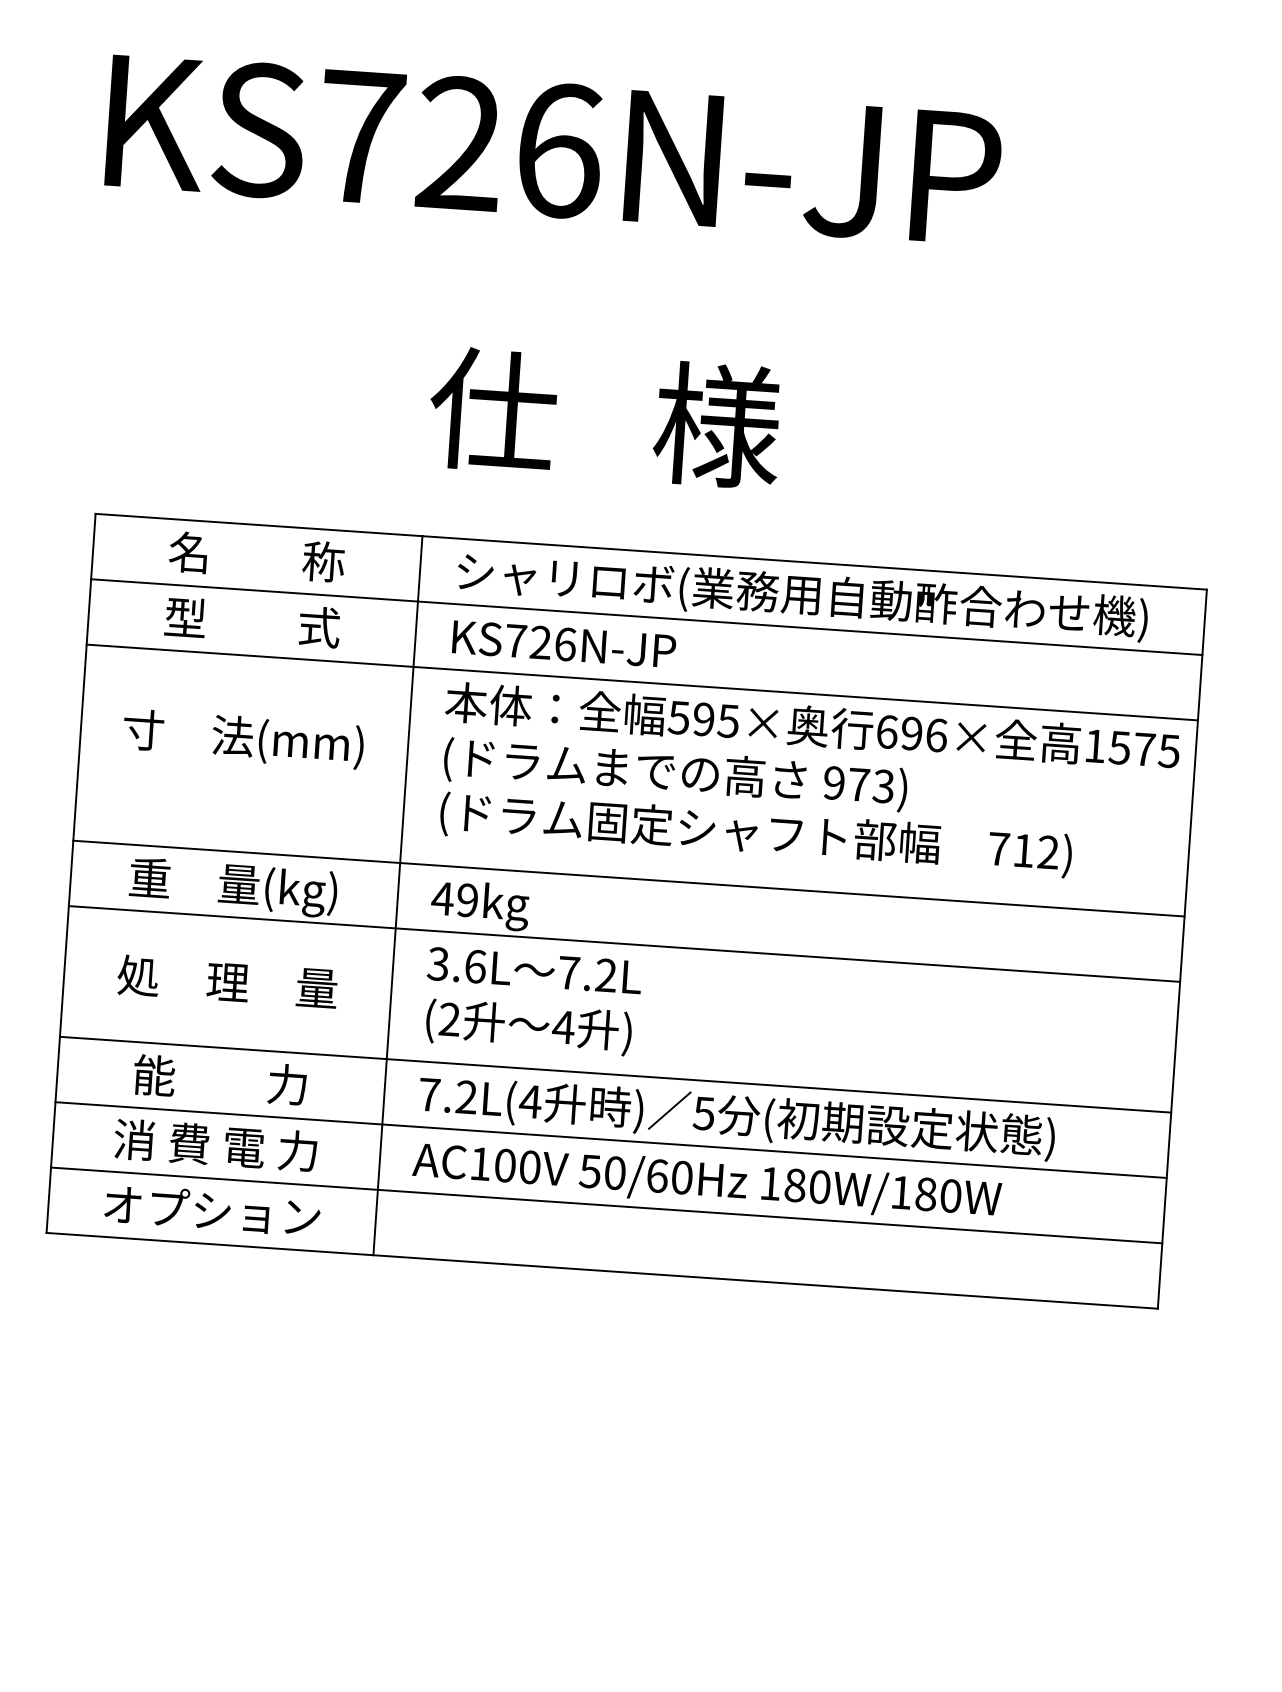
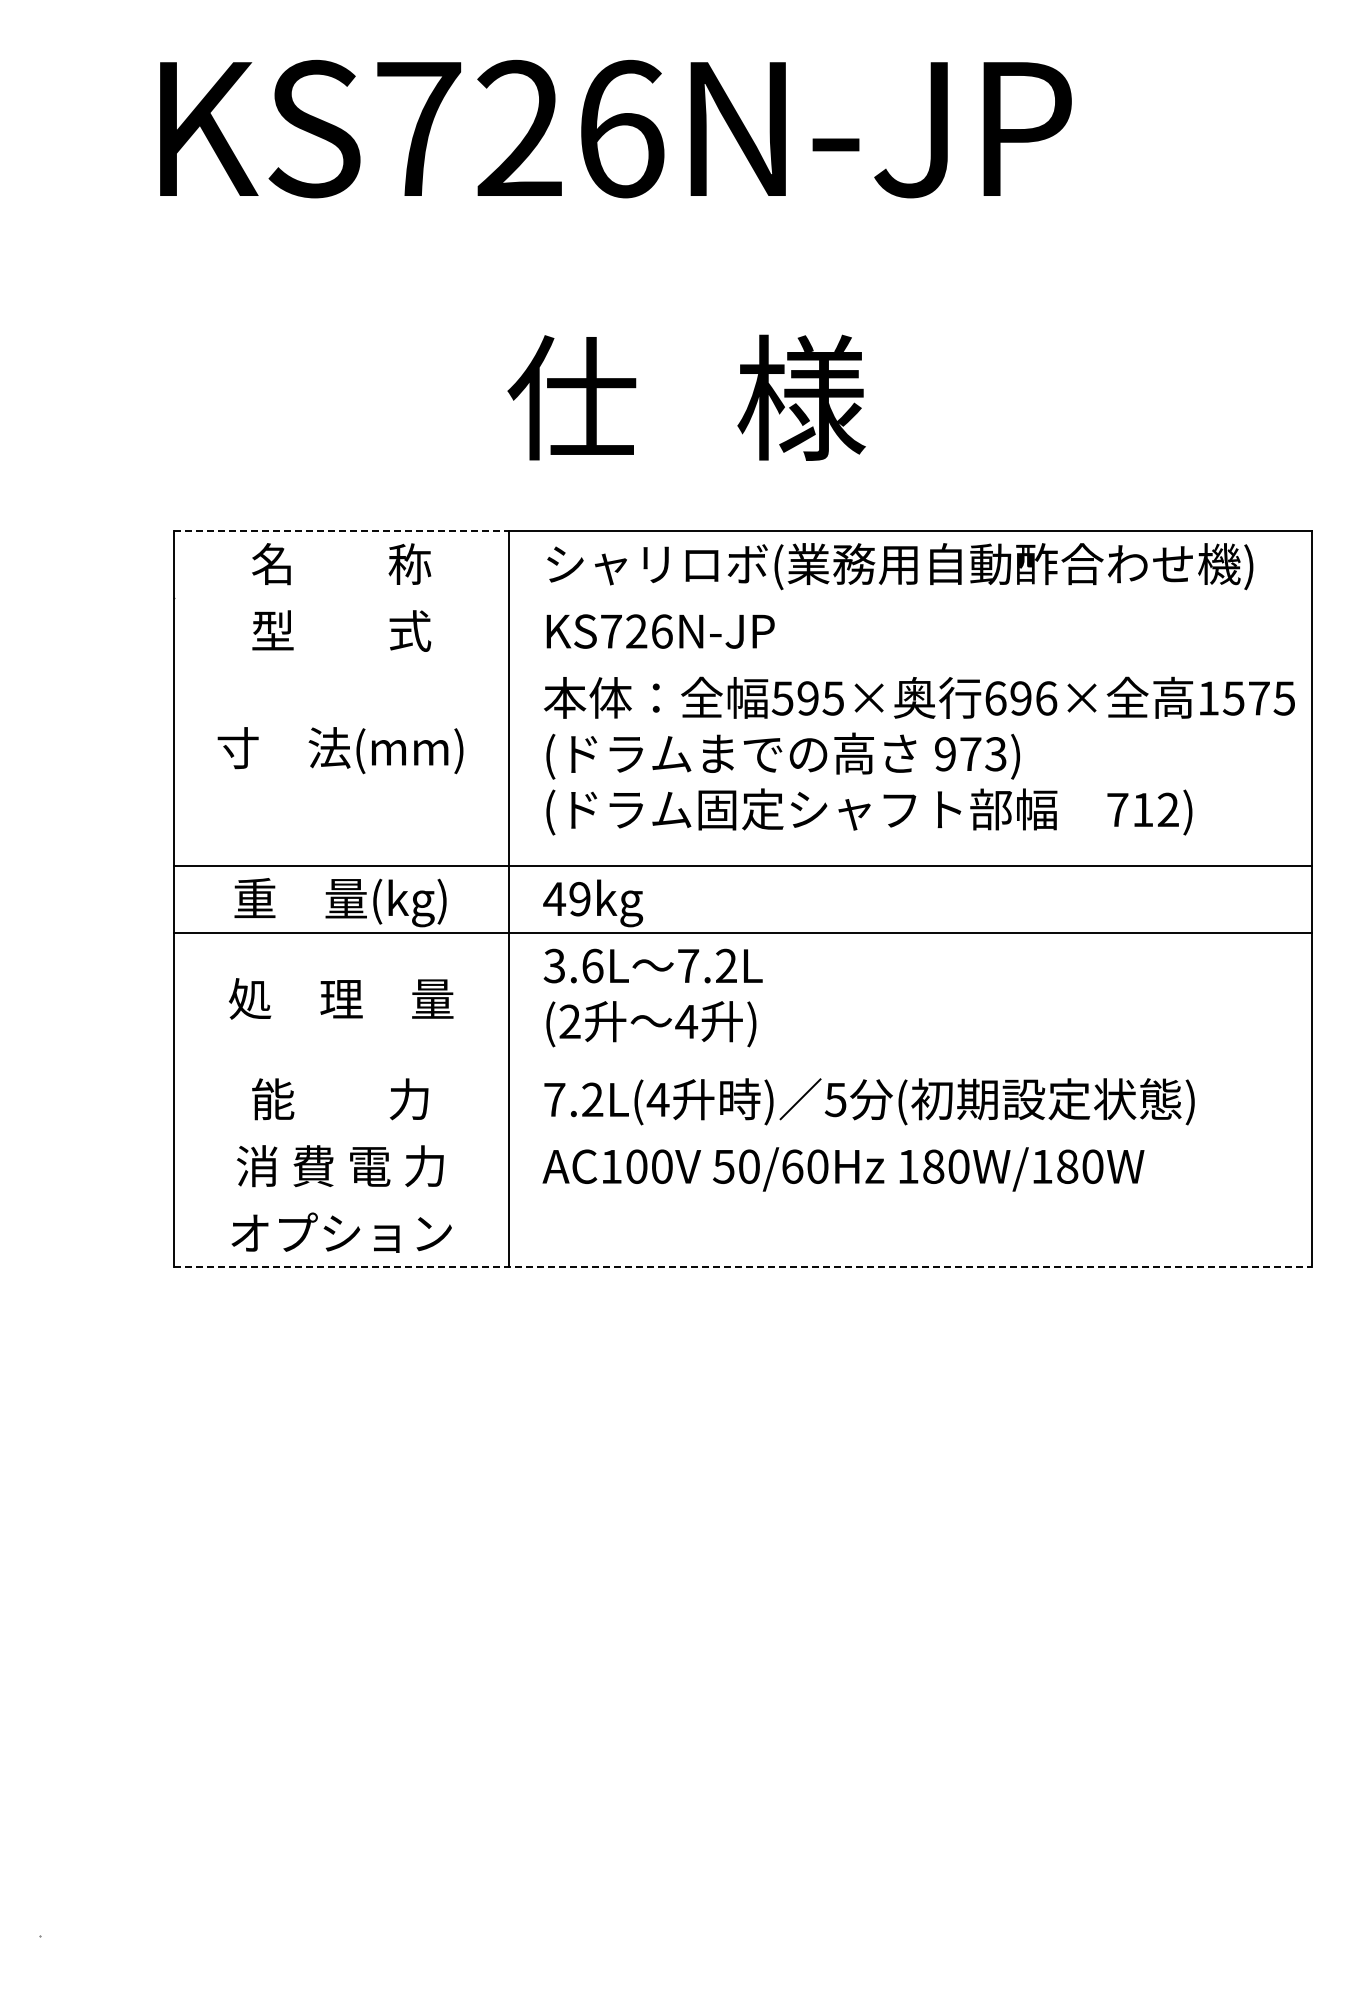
line: (259, 525) -> (342, 531), solid -> dashed
line: (646, 617) -> (742, 598), removed
line: (641, 682) -> (742, 665), removed
line: (615, 1074) -> (742, 1066), removed
line: (610, 1140) -> (742, 1133), removed
line: (606, 1205) -> (742, 1200), removed
line: (601, 1271) -> (742, 1267), solid -> dashed

